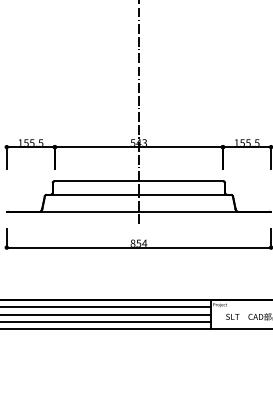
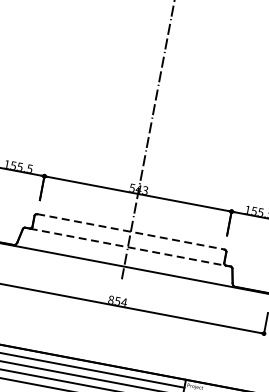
line: (139, 181) -> (131, 232), solid -> dashed
line: (139, 194) -> (128, 246), solid -> dashed

